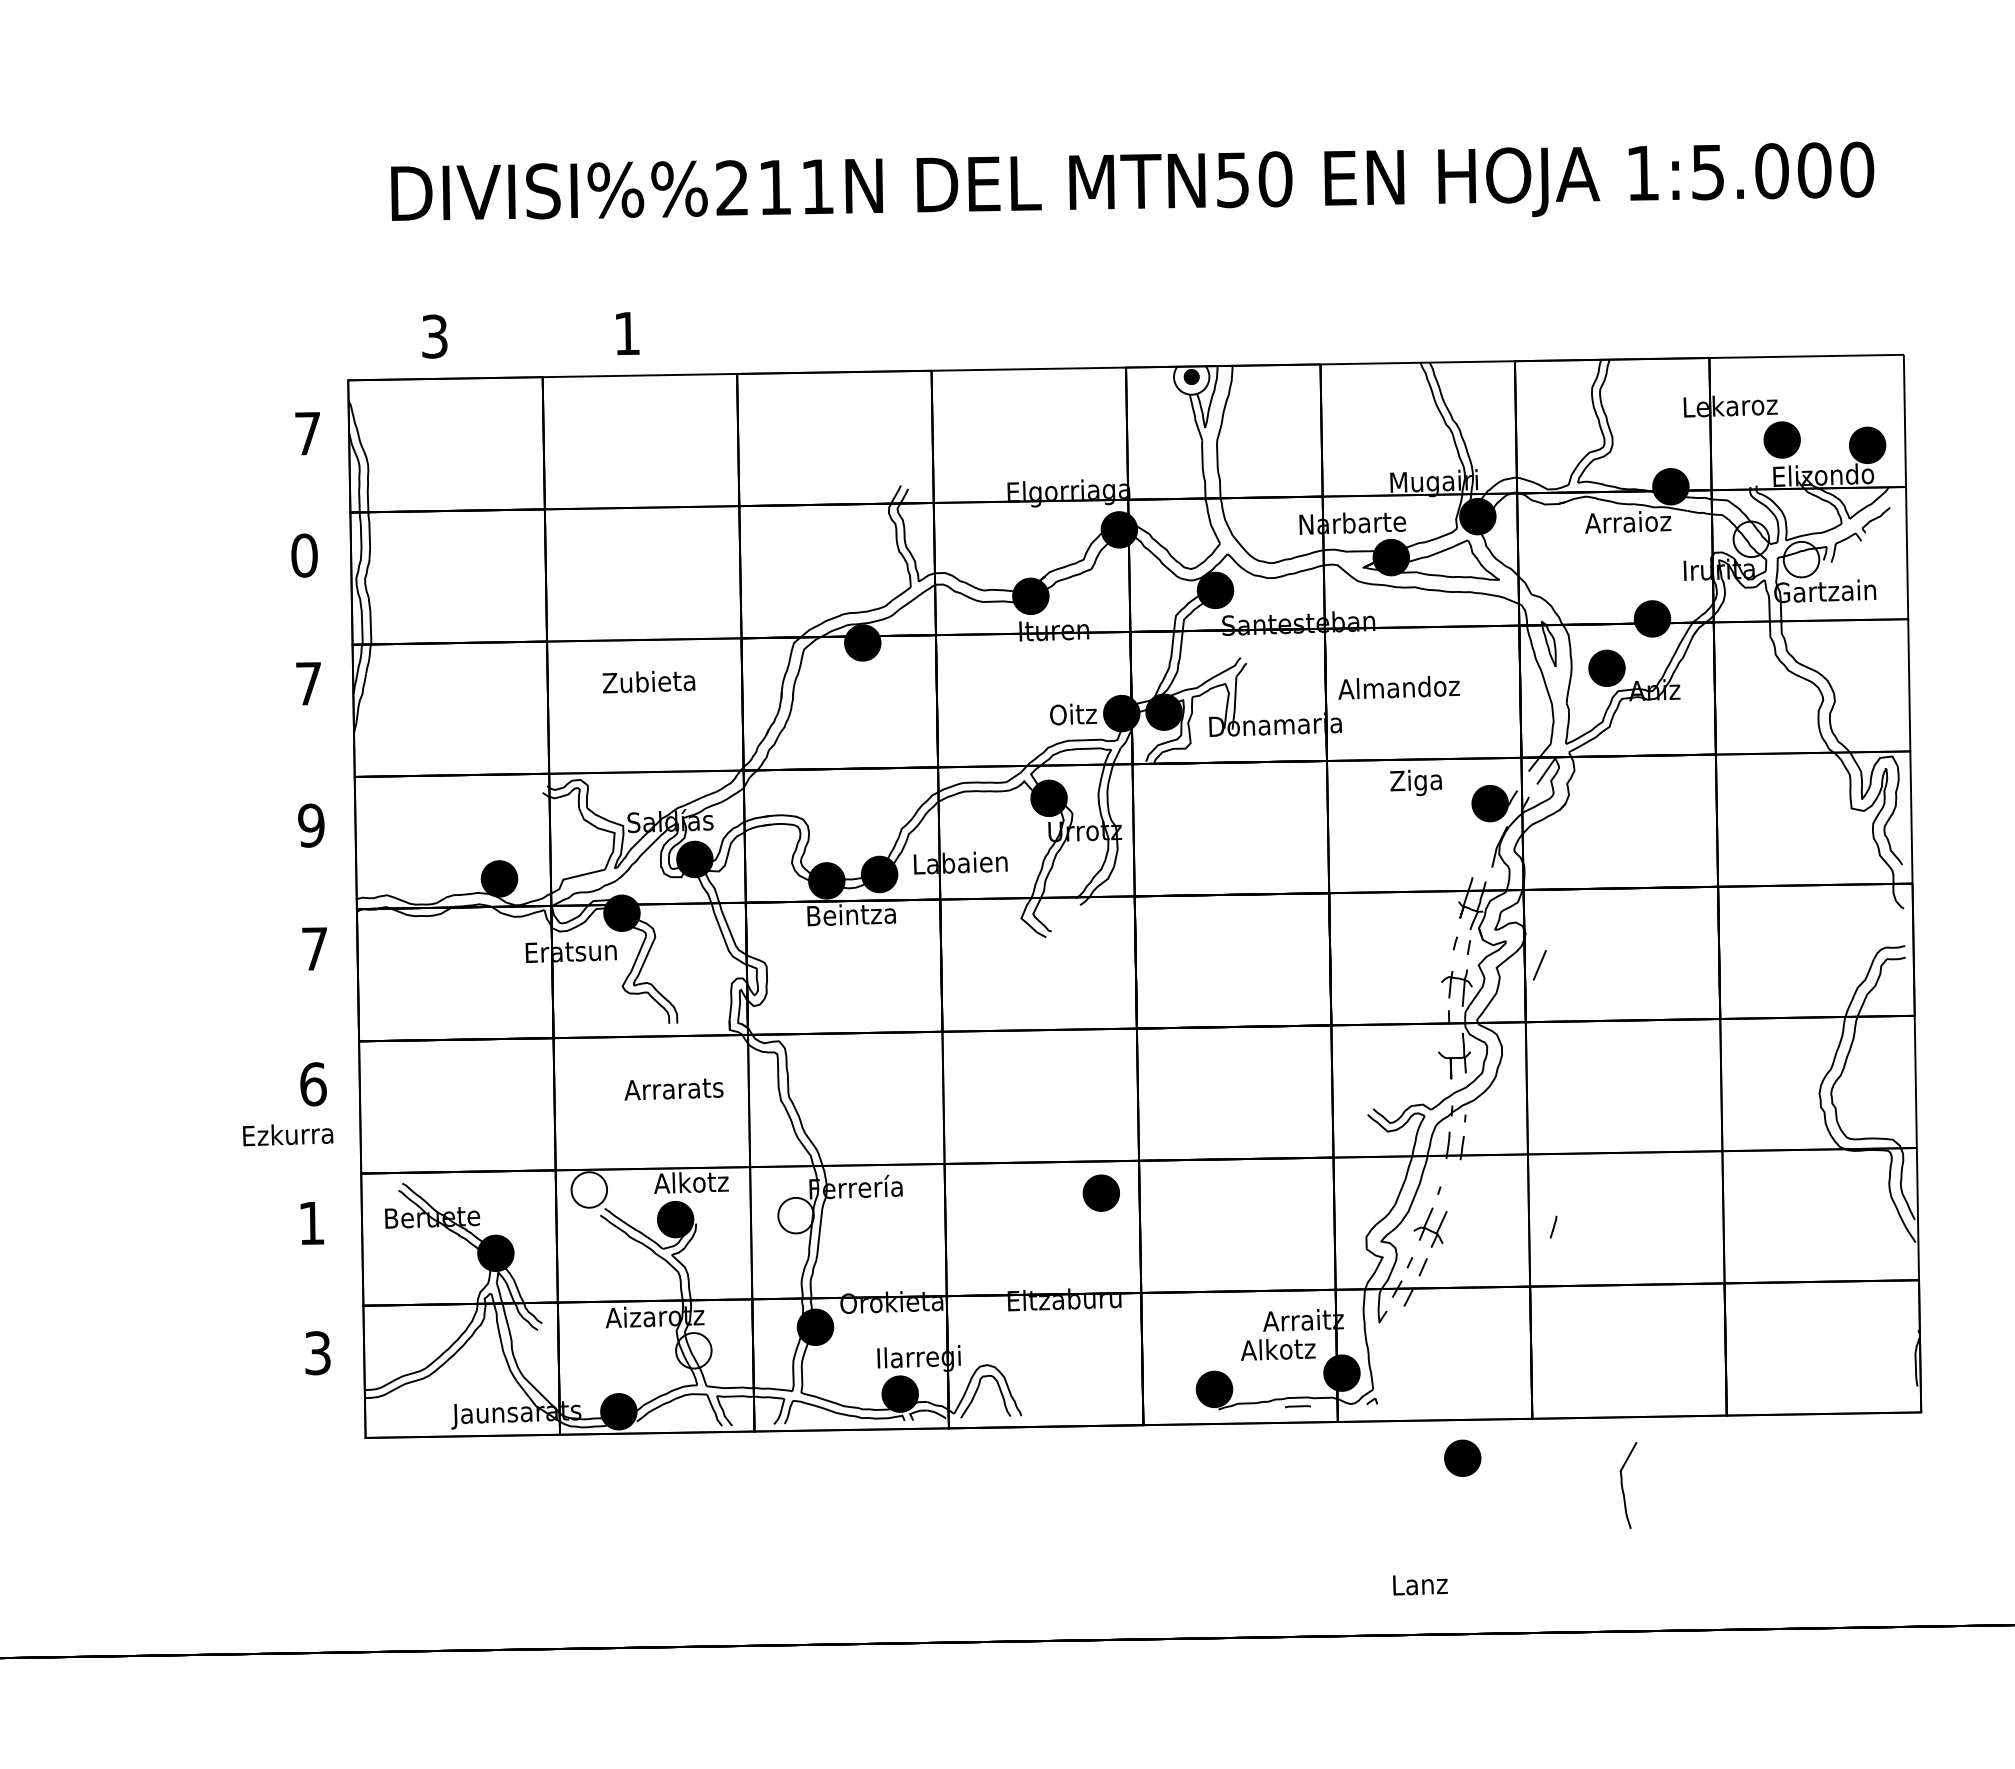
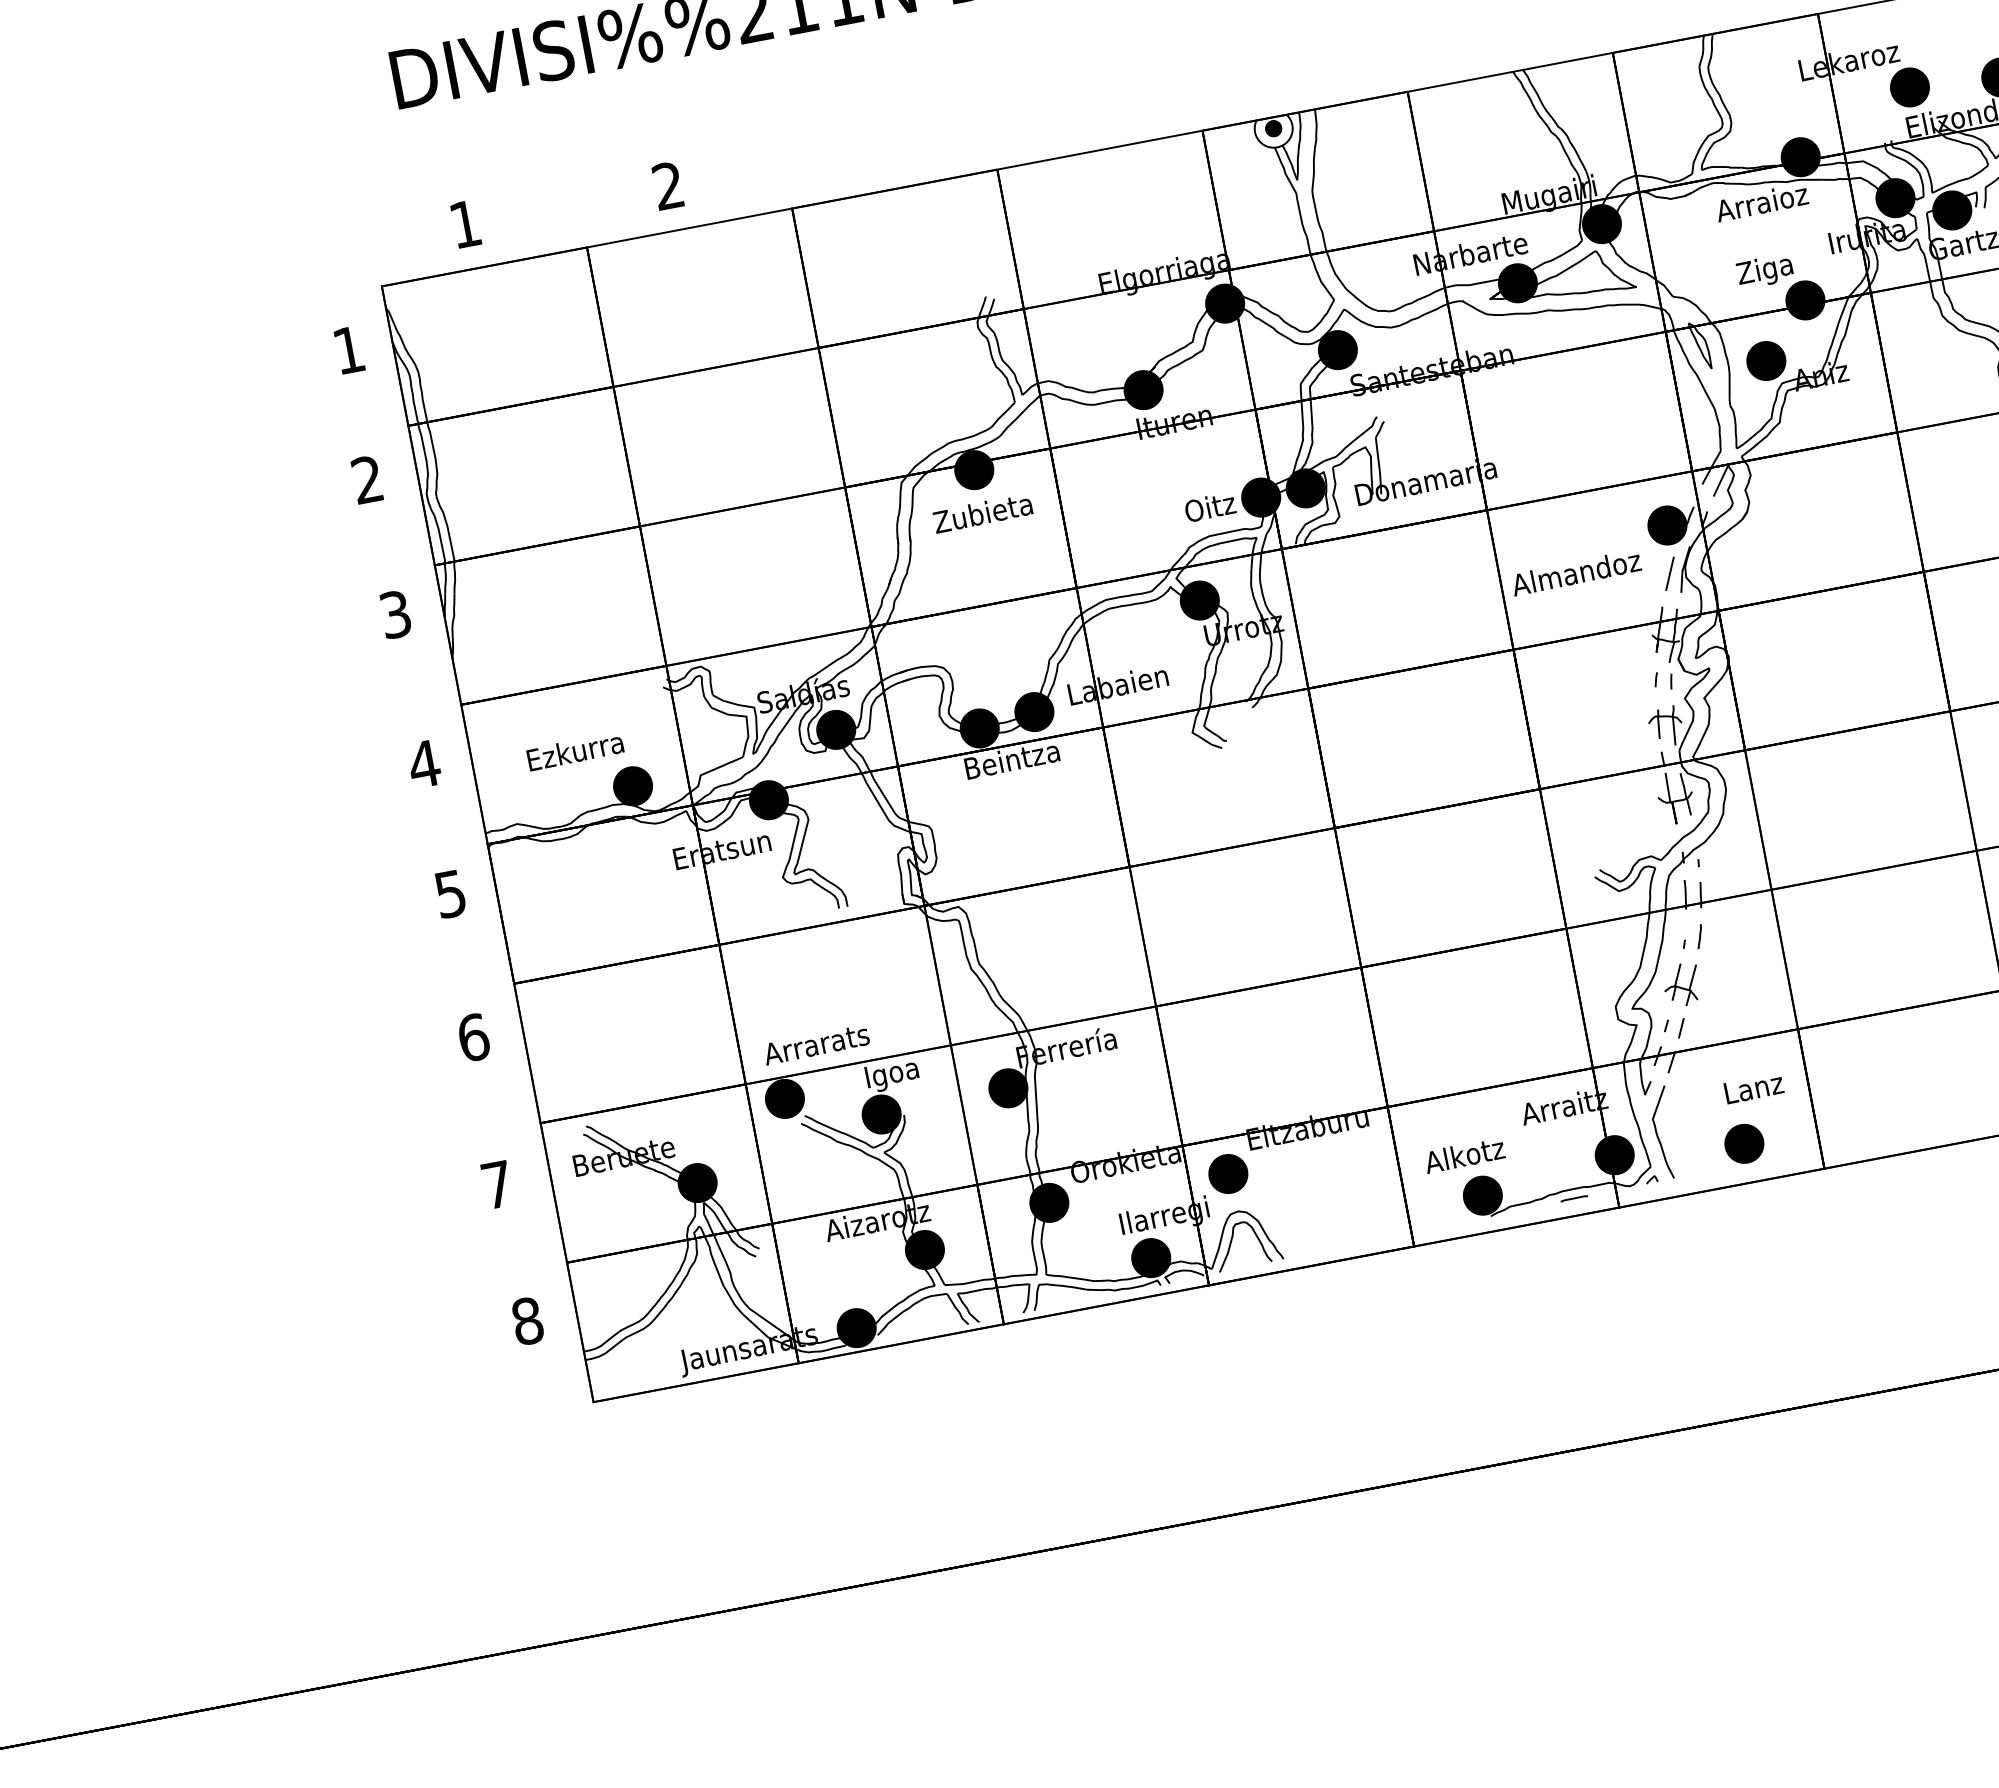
text: (626, 333) -> (667, 185), 1 -> 2
text: (434, 336) -> (465, 224), 3 -> 1
text: (307, 433) -> (348, 350), 7 -> 1
fill: (1751, 539) -> (1895, 198), added
text: (304, 555) -> (367, 479), 0 -> 2
fill: (1801, 559) -> (1952, 210), added
text: (648, 682) -> (982, 514), moved
text: (308, 683) -> (395, 614), 7 -> 3
text: (1398, 687) -> (1575, 572), moved
text: (1415, 782) -> (1764, 271), moved
text: (311, 825) -> (424, 764), 9 -> 4
text: (314, 949) -> (450, 894), 7 -> 5
line: (1539, 965) -> (1669, 574), moved
line: (1448, 1044) -> (1667, 787), added
text: (673, 1089) -> (816, 1045), moved
text: (288, 1135) -> (575, 752), moved
text: (691, 1185) -> (892, 1075), Alkotz -> Igoa
fill: (589, 1189) -> (785, 1098), added
part: (1100, 1192) -> (1227, 1173), moved
fill: (795, 1215) -> (1007, 1088), added
text: (311, 1222) -> (496, 1184), 1 -> 7
line: (1553, 1226) -> (1699, 936), moved
text: (1278, 1349) -> (1464, 1155), moved
fill: (693, 1350) -> (924, 1249), added
text: (318, 1353) -> (528, 1321), 3 -> 8
part: (1462, 1457) -> (1743, 1143), moved
part: (1628, 1485) -> (1663, 1132), moved
text: (1420, 1585) -> (1754, 1088), moved

